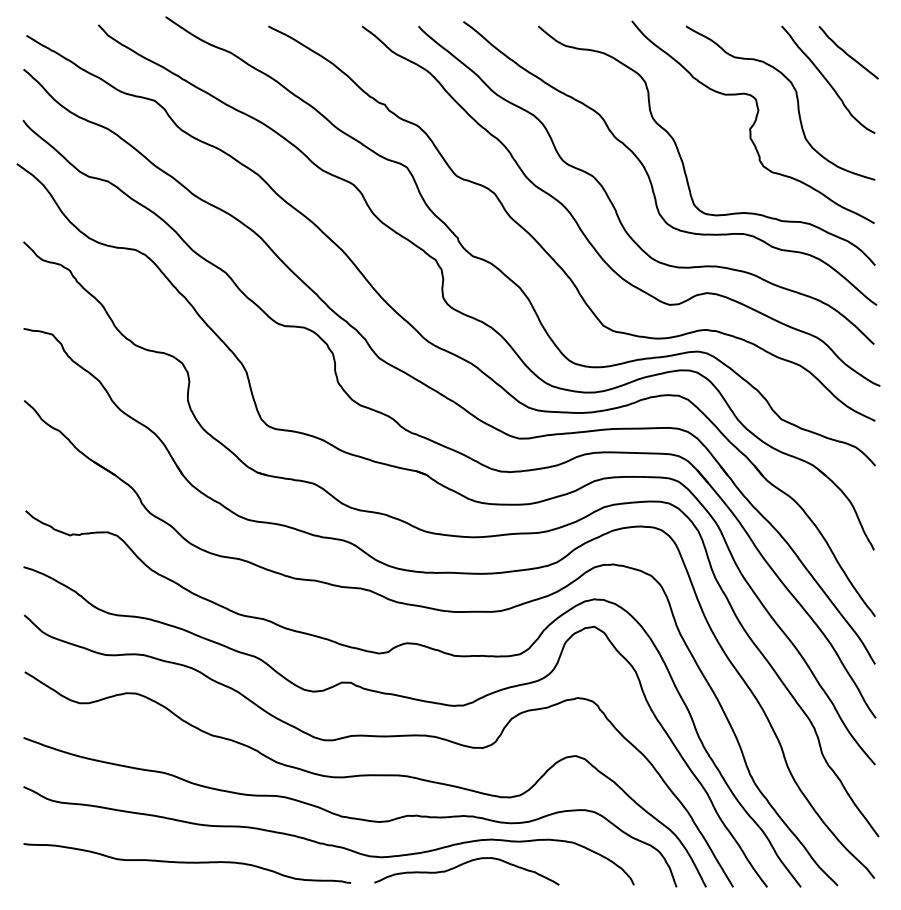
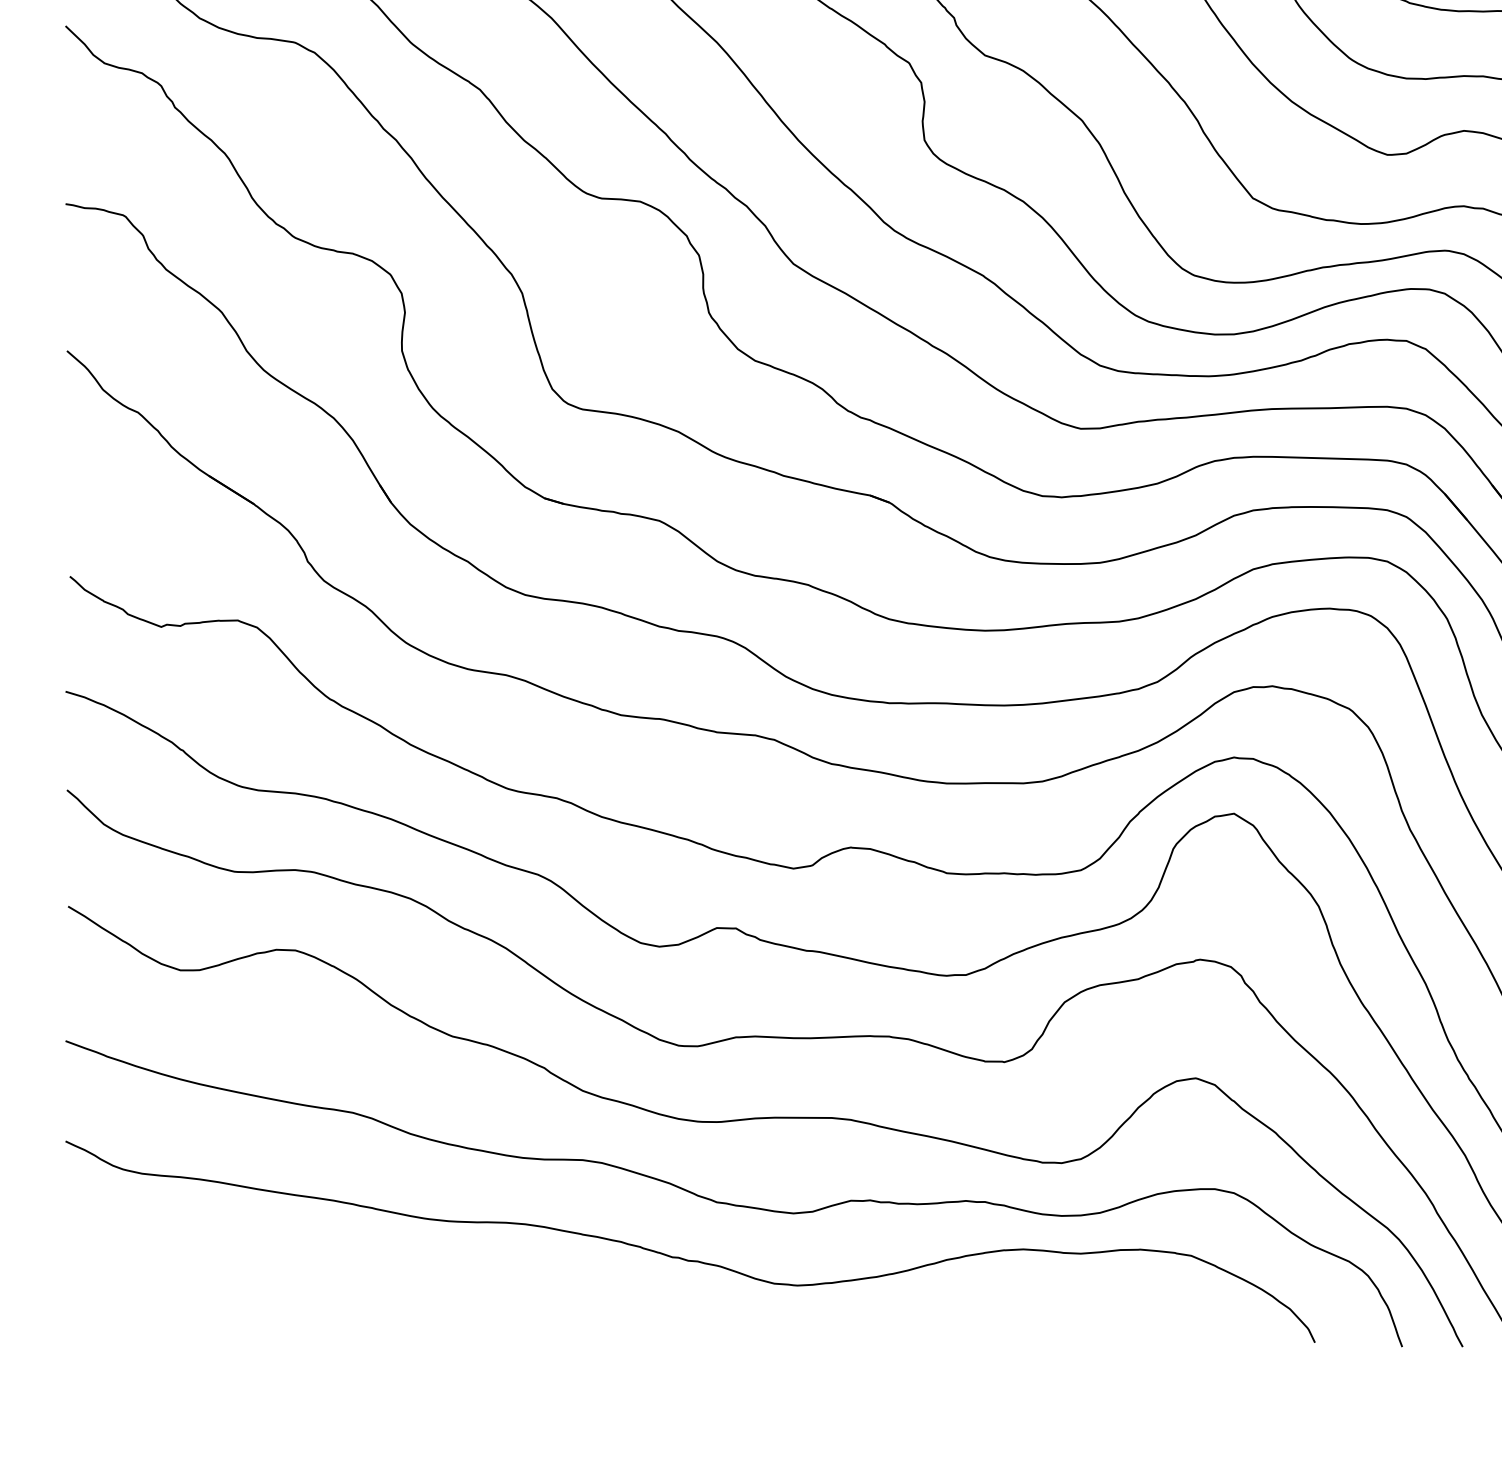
curve: (187, 863) -> (401, 1298), removed
curve: (462, 865) -> (963, 1302), removed

